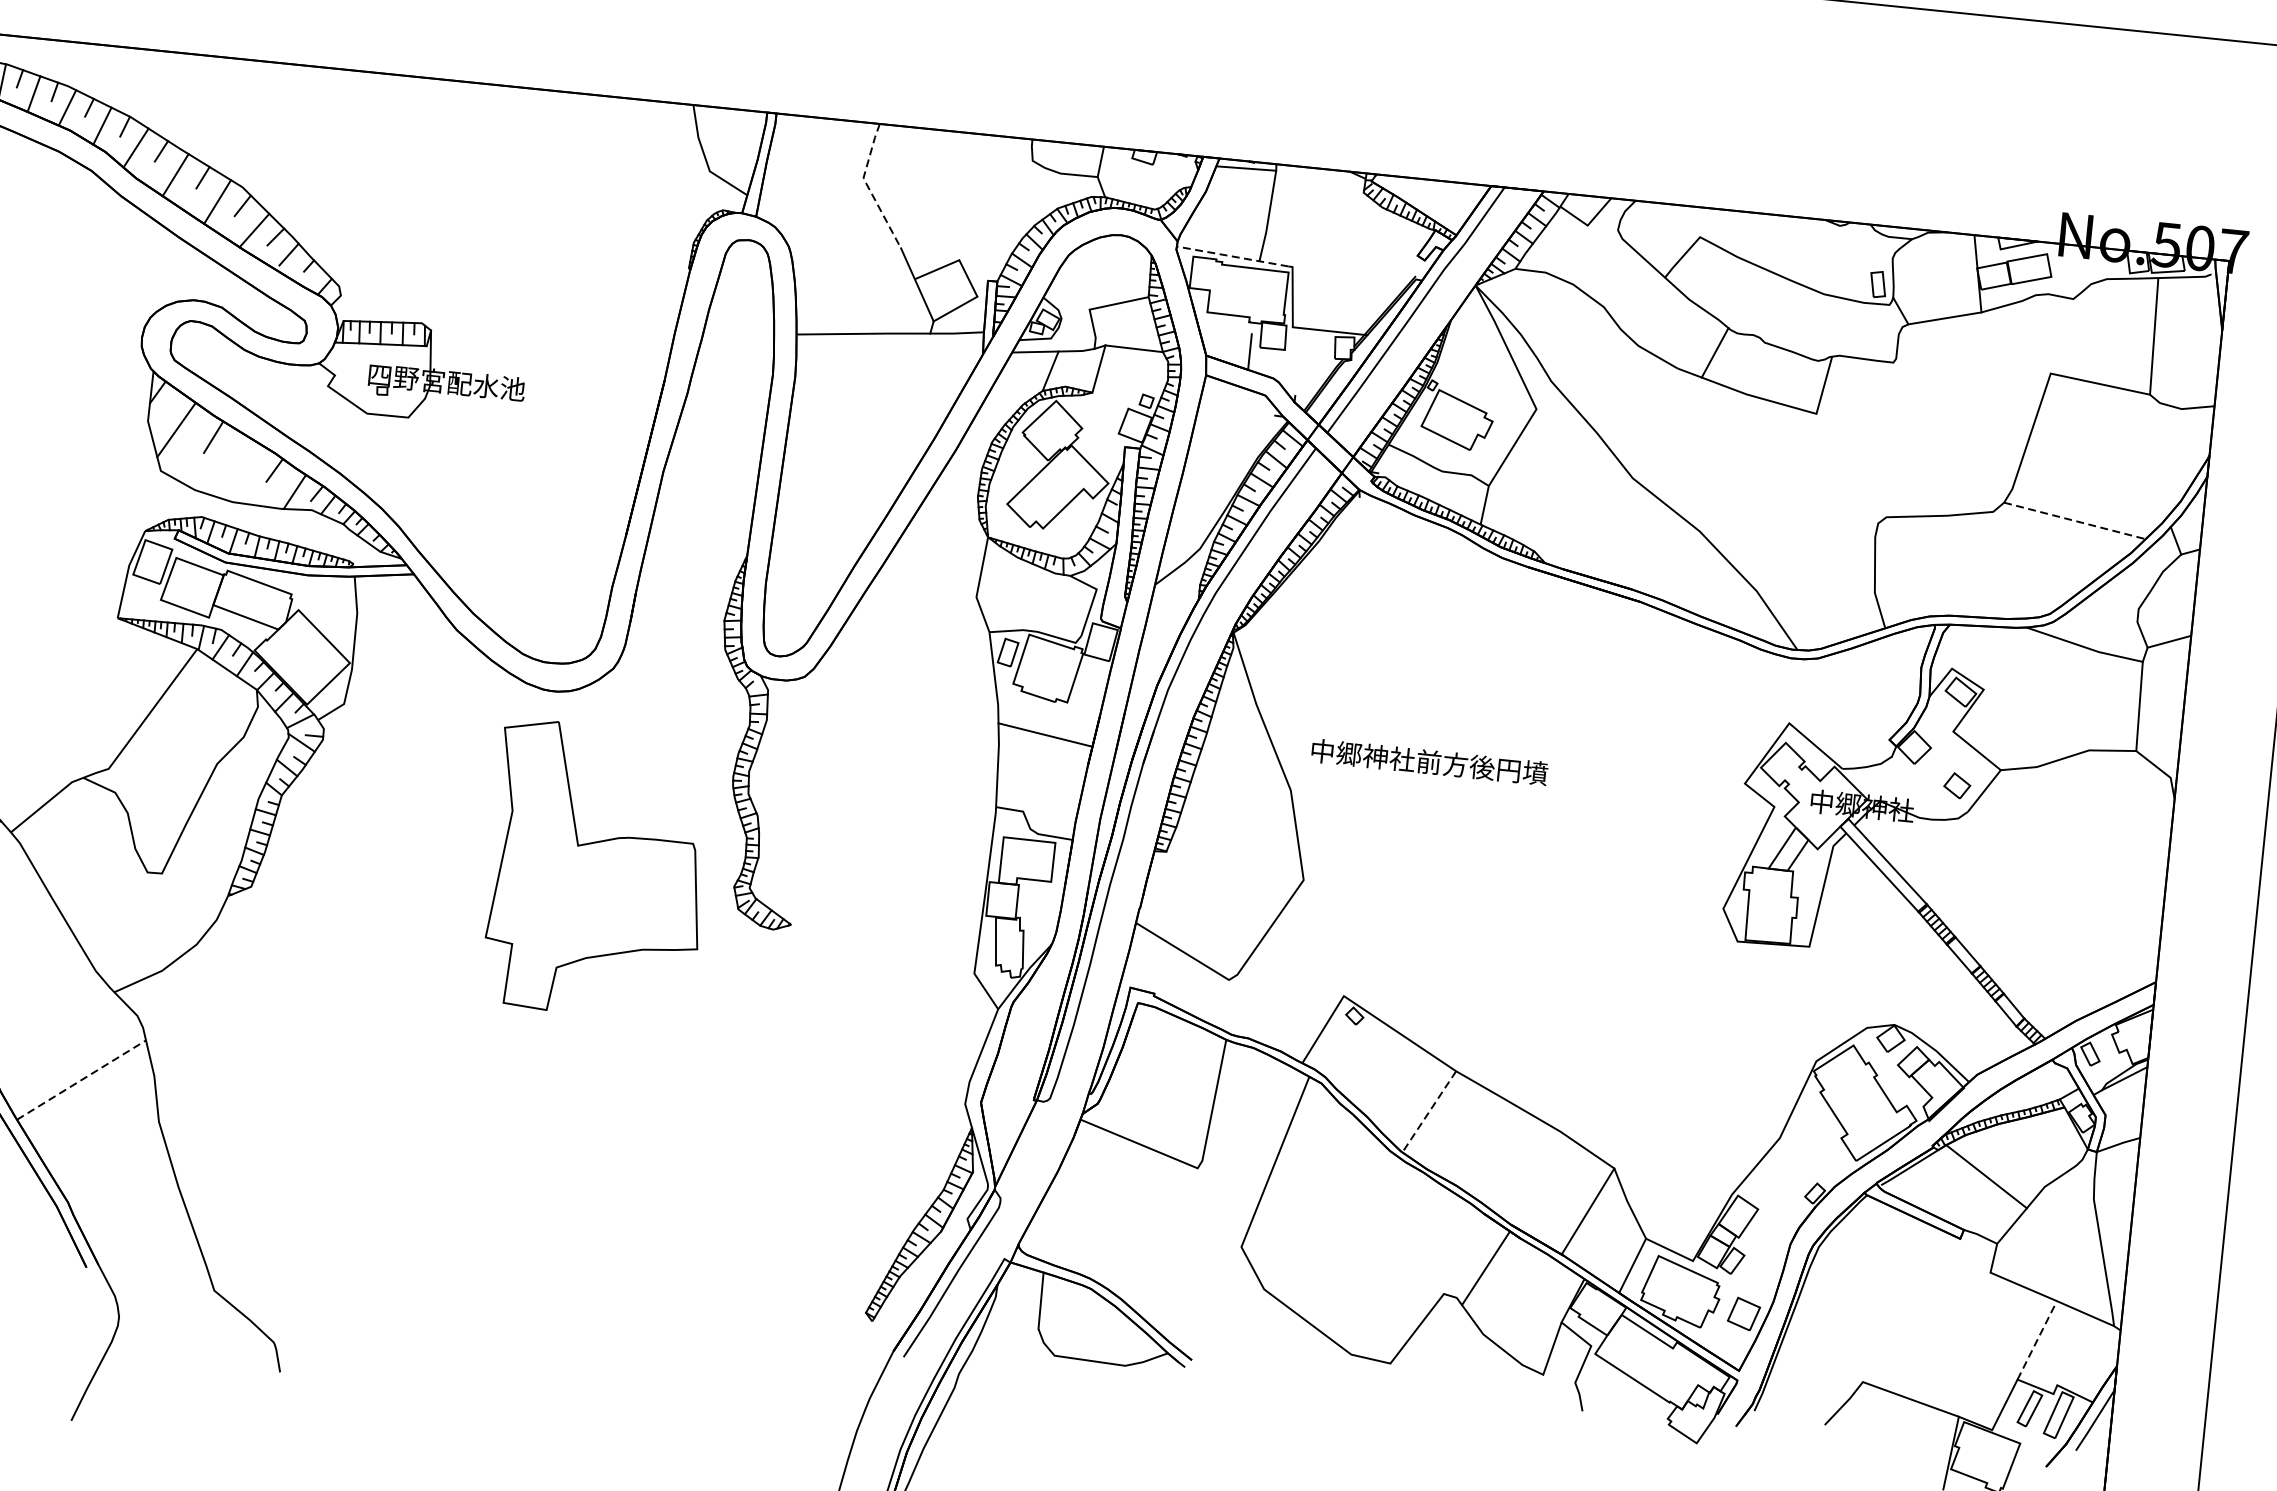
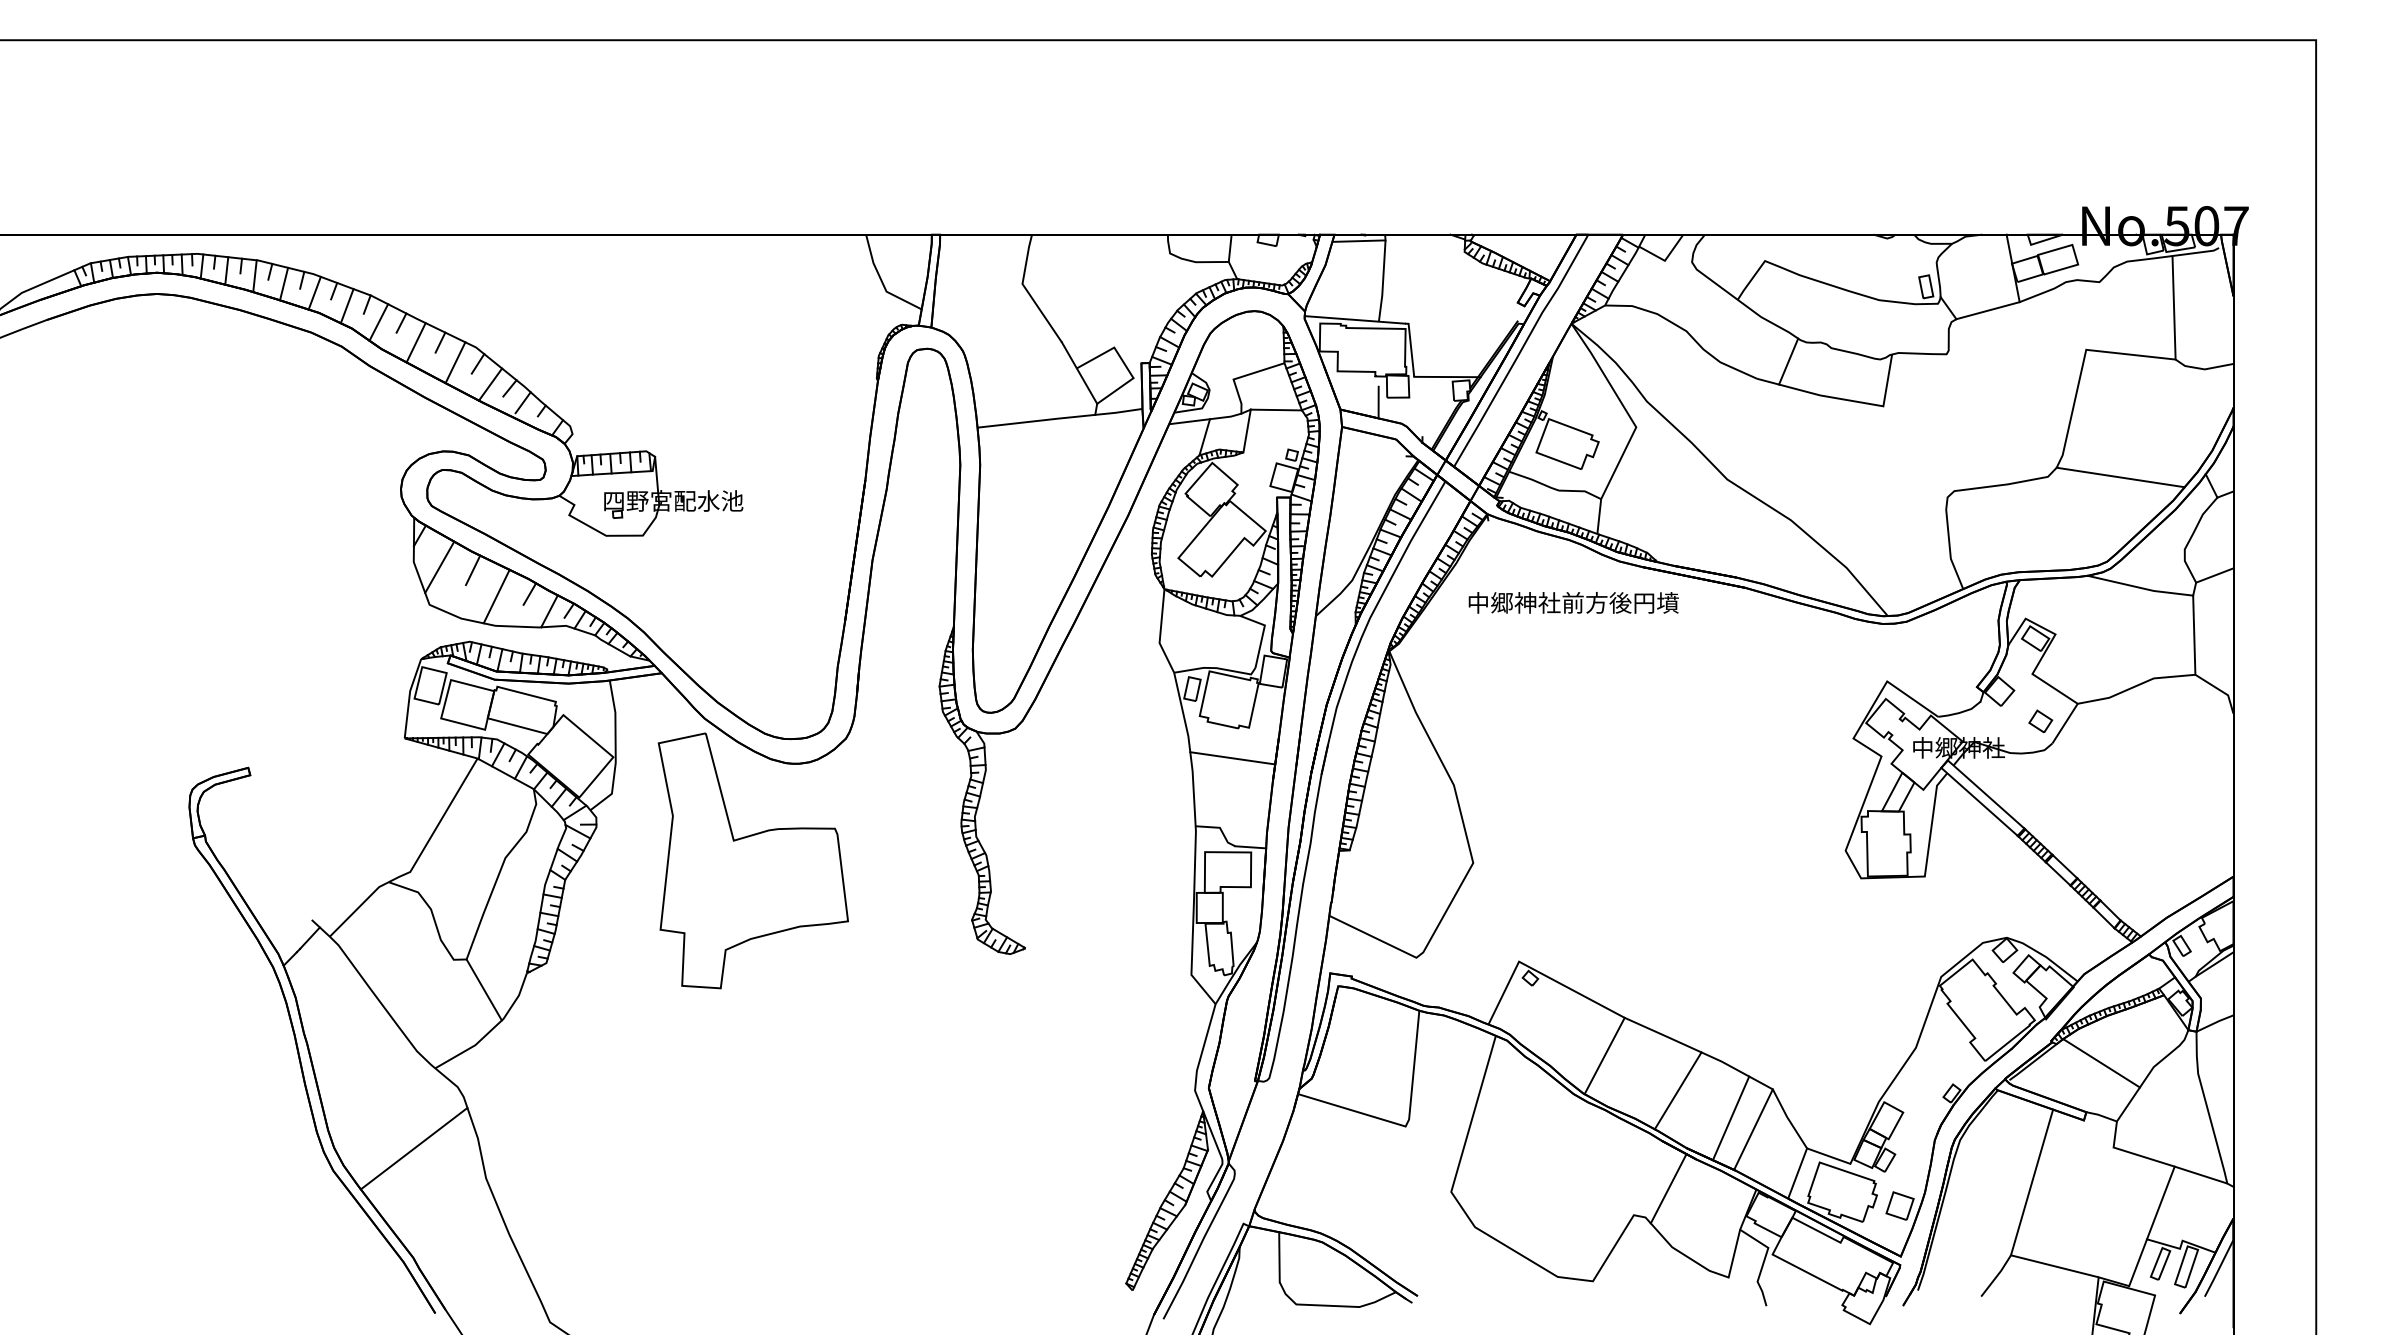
line: (868, 187) -> (1027, 291), dashed -> solid
line: (1232, 256) -> (1354, 319), dashed -> solid
line: (236, 469) -> (496, 596), added
line: (2074, 520) -> (2120, 477), dashed -> solid
text: (1429, 761) -> (1573, 602), moved
part: (596, 870) -> (752, 860), moved
line: (177, 909) -> (483, 989), added
line: (81, 1079) -> (414, 1148), dashed -> solid
line: (1429, 1112) -> (1604, 1056), dashed -> solid
line: (1507, 1158) -> (1677, 1090), added
line: (1563, 1196) -> (1730, 1118), added
line: (1894, 1302) -> (2031, 1182), added
line: (2036, 1339) -> (2160, 1202), dashed -> solid

